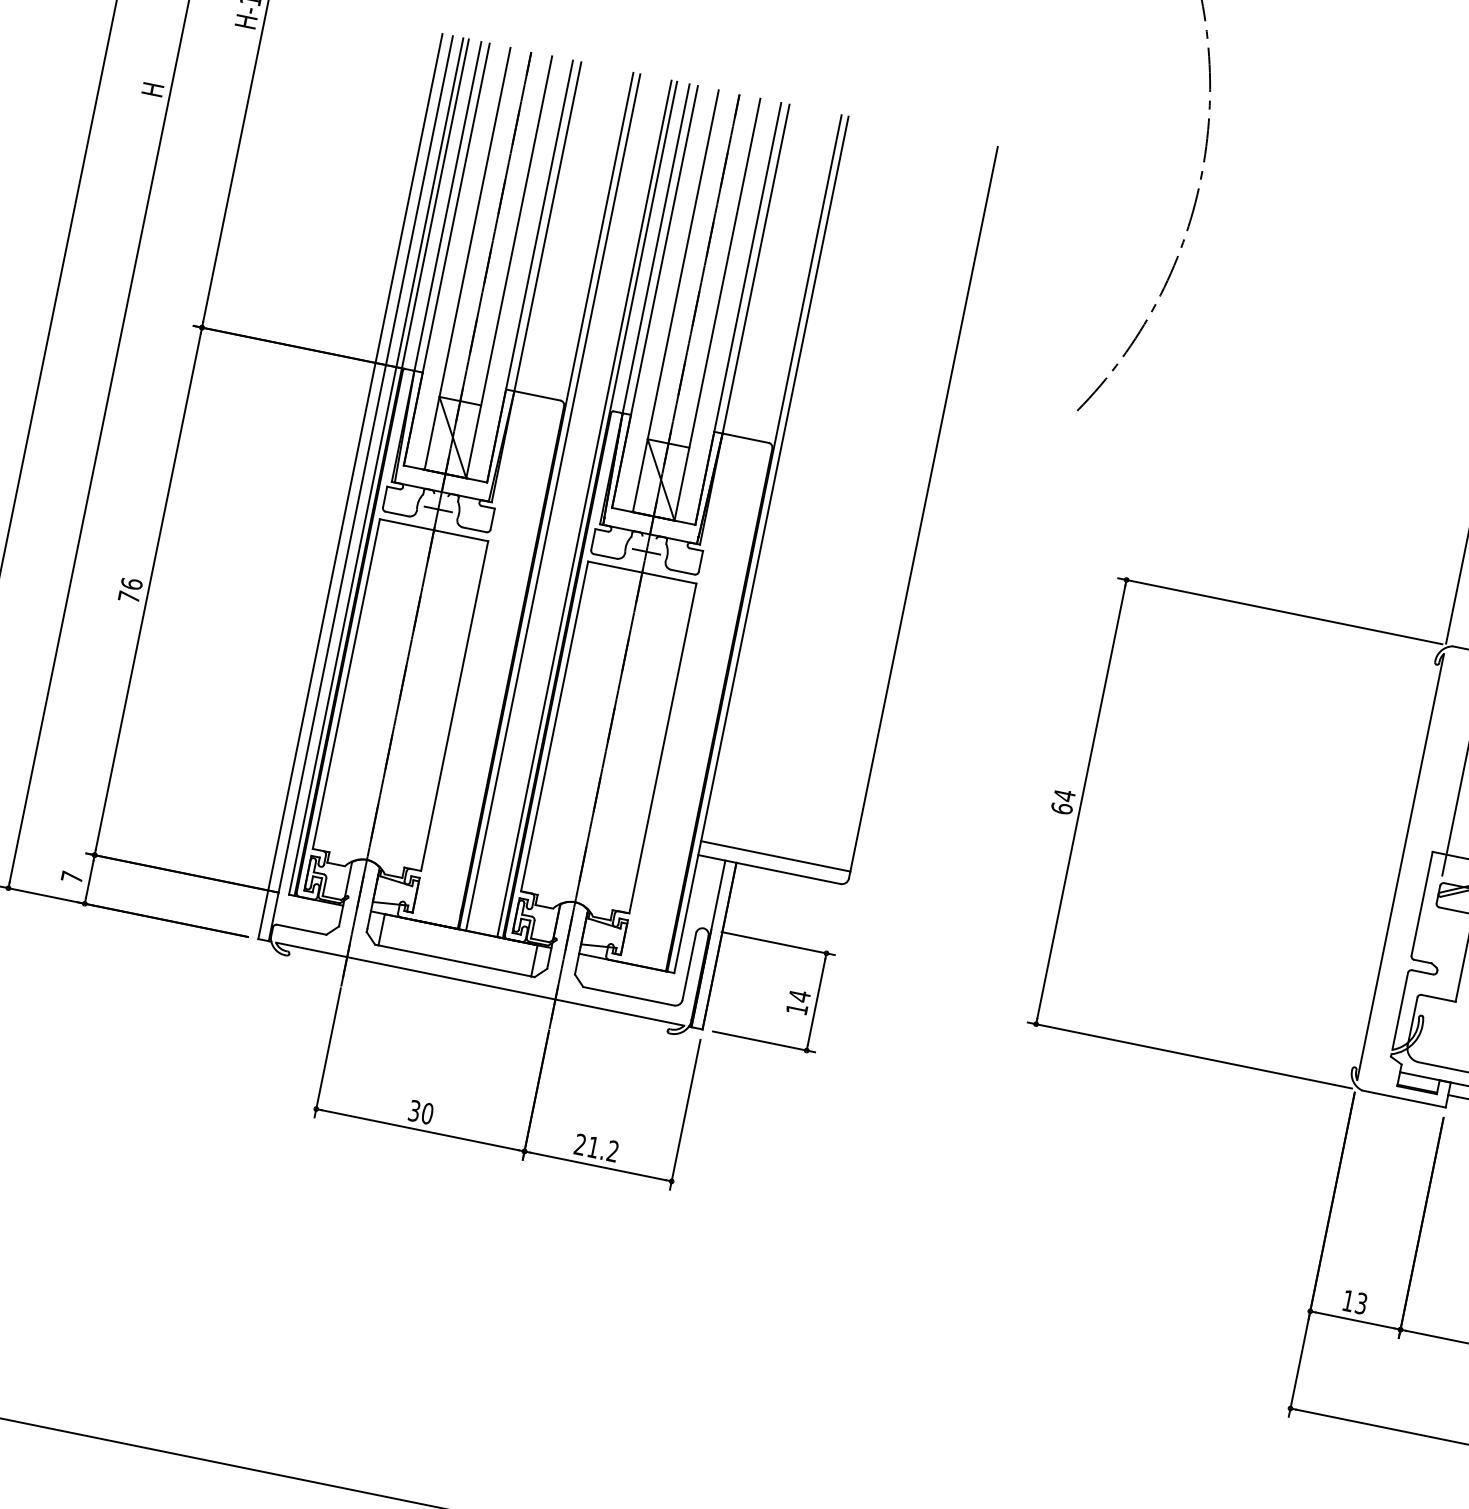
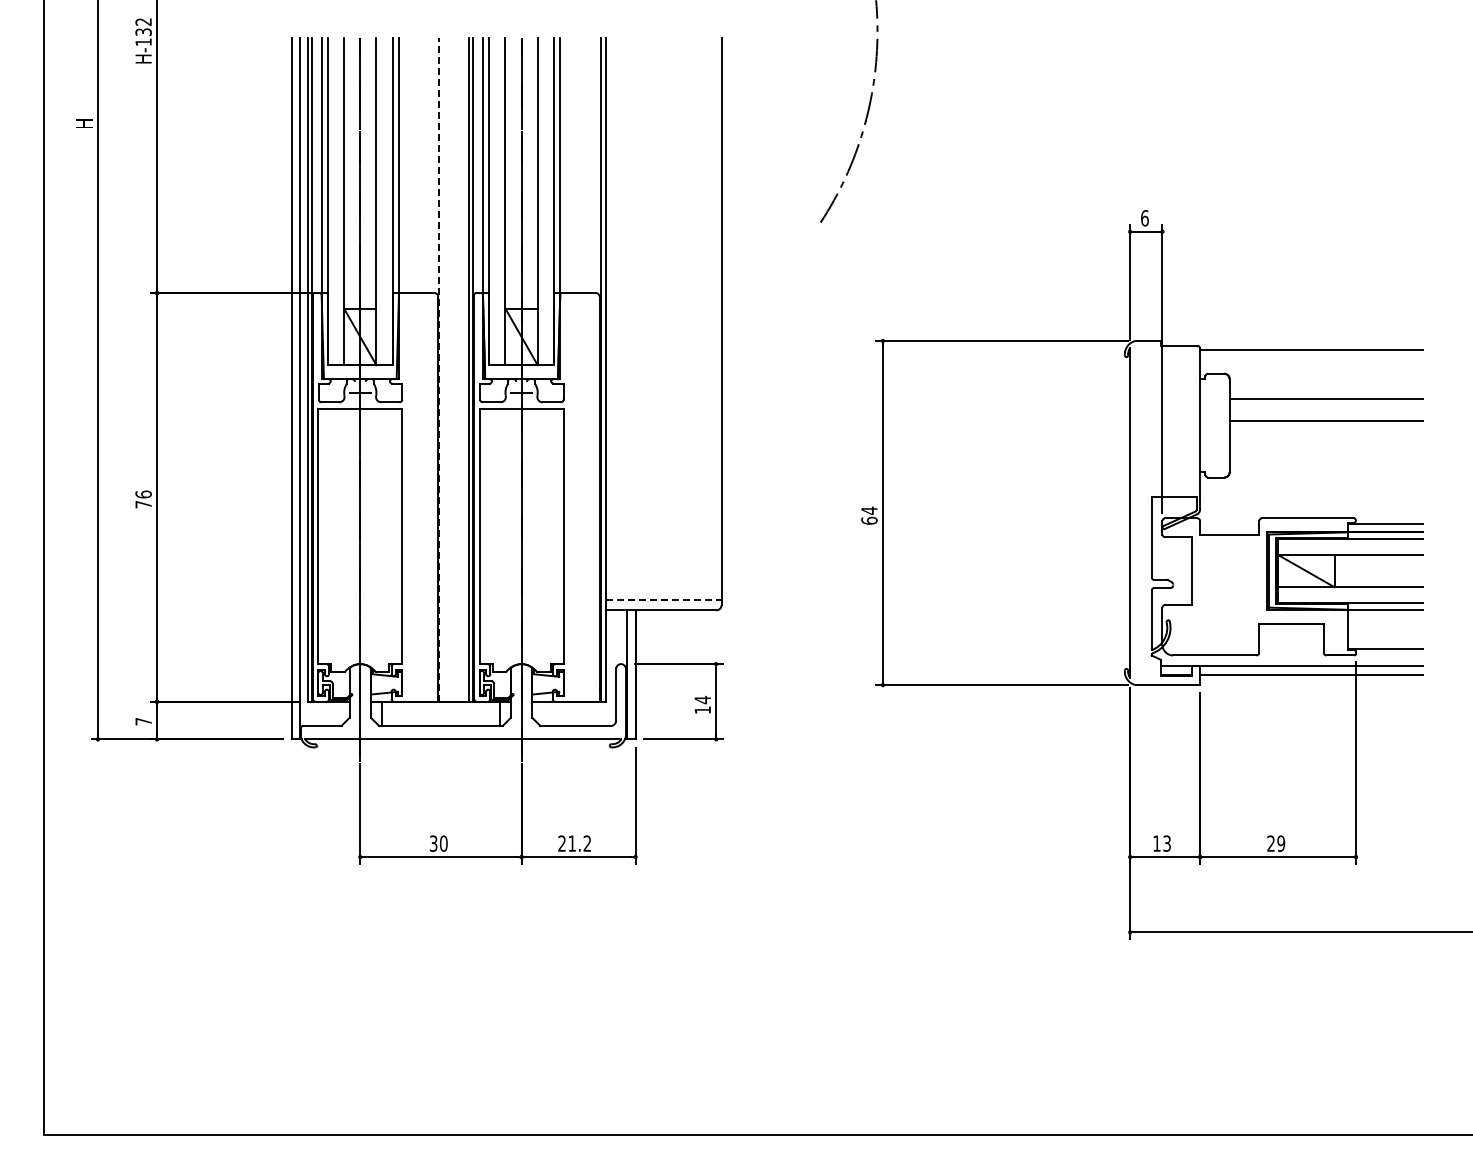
line: (546, 501) -> (439, 370), solid -> dashed
line: (553, 501) -> (444, 369), removed
line: (775, 856) -> (663, 599), solid -> dashed

